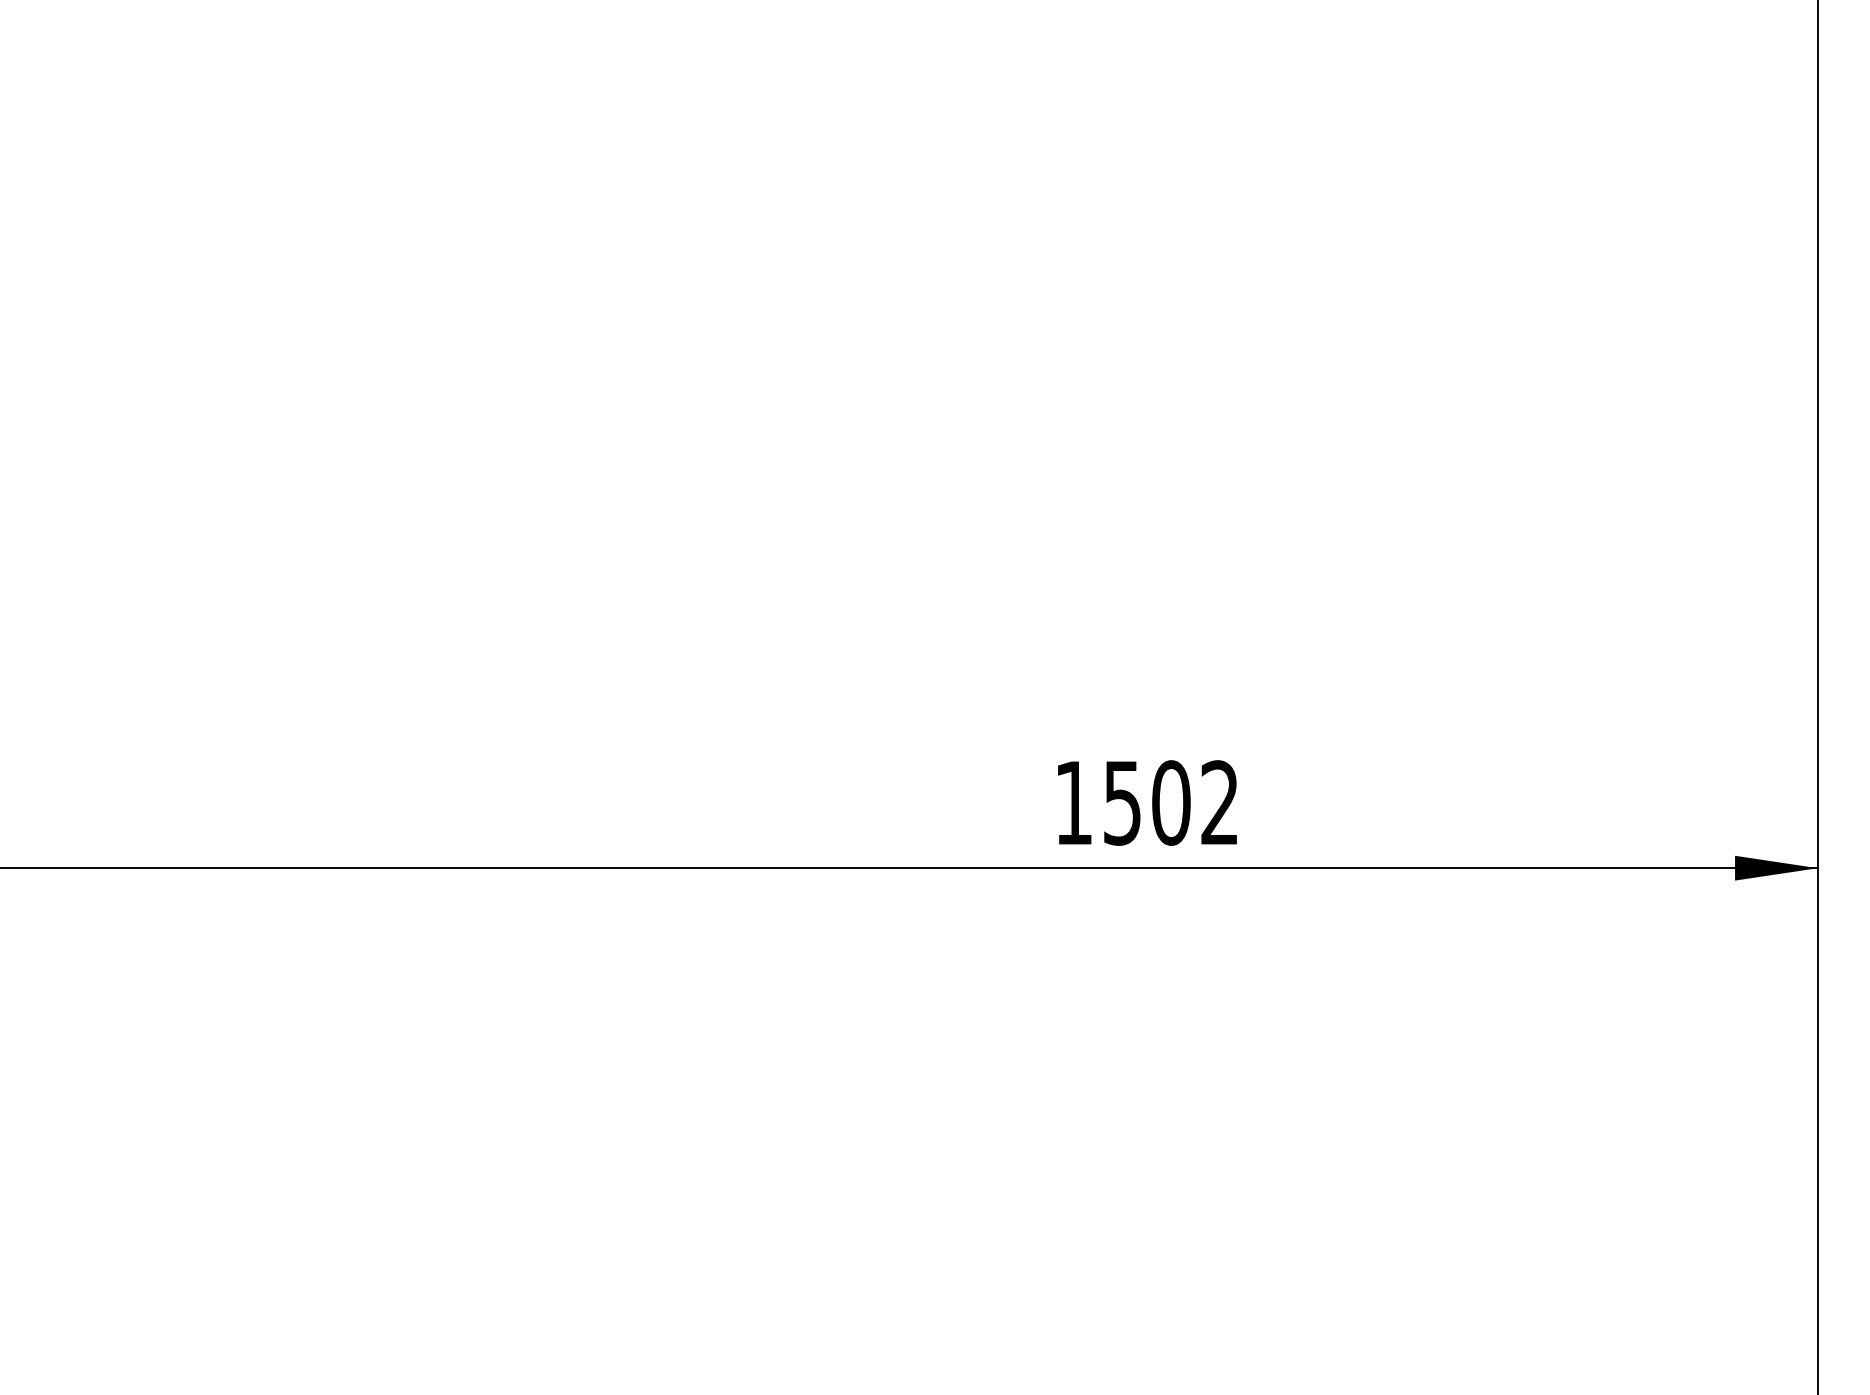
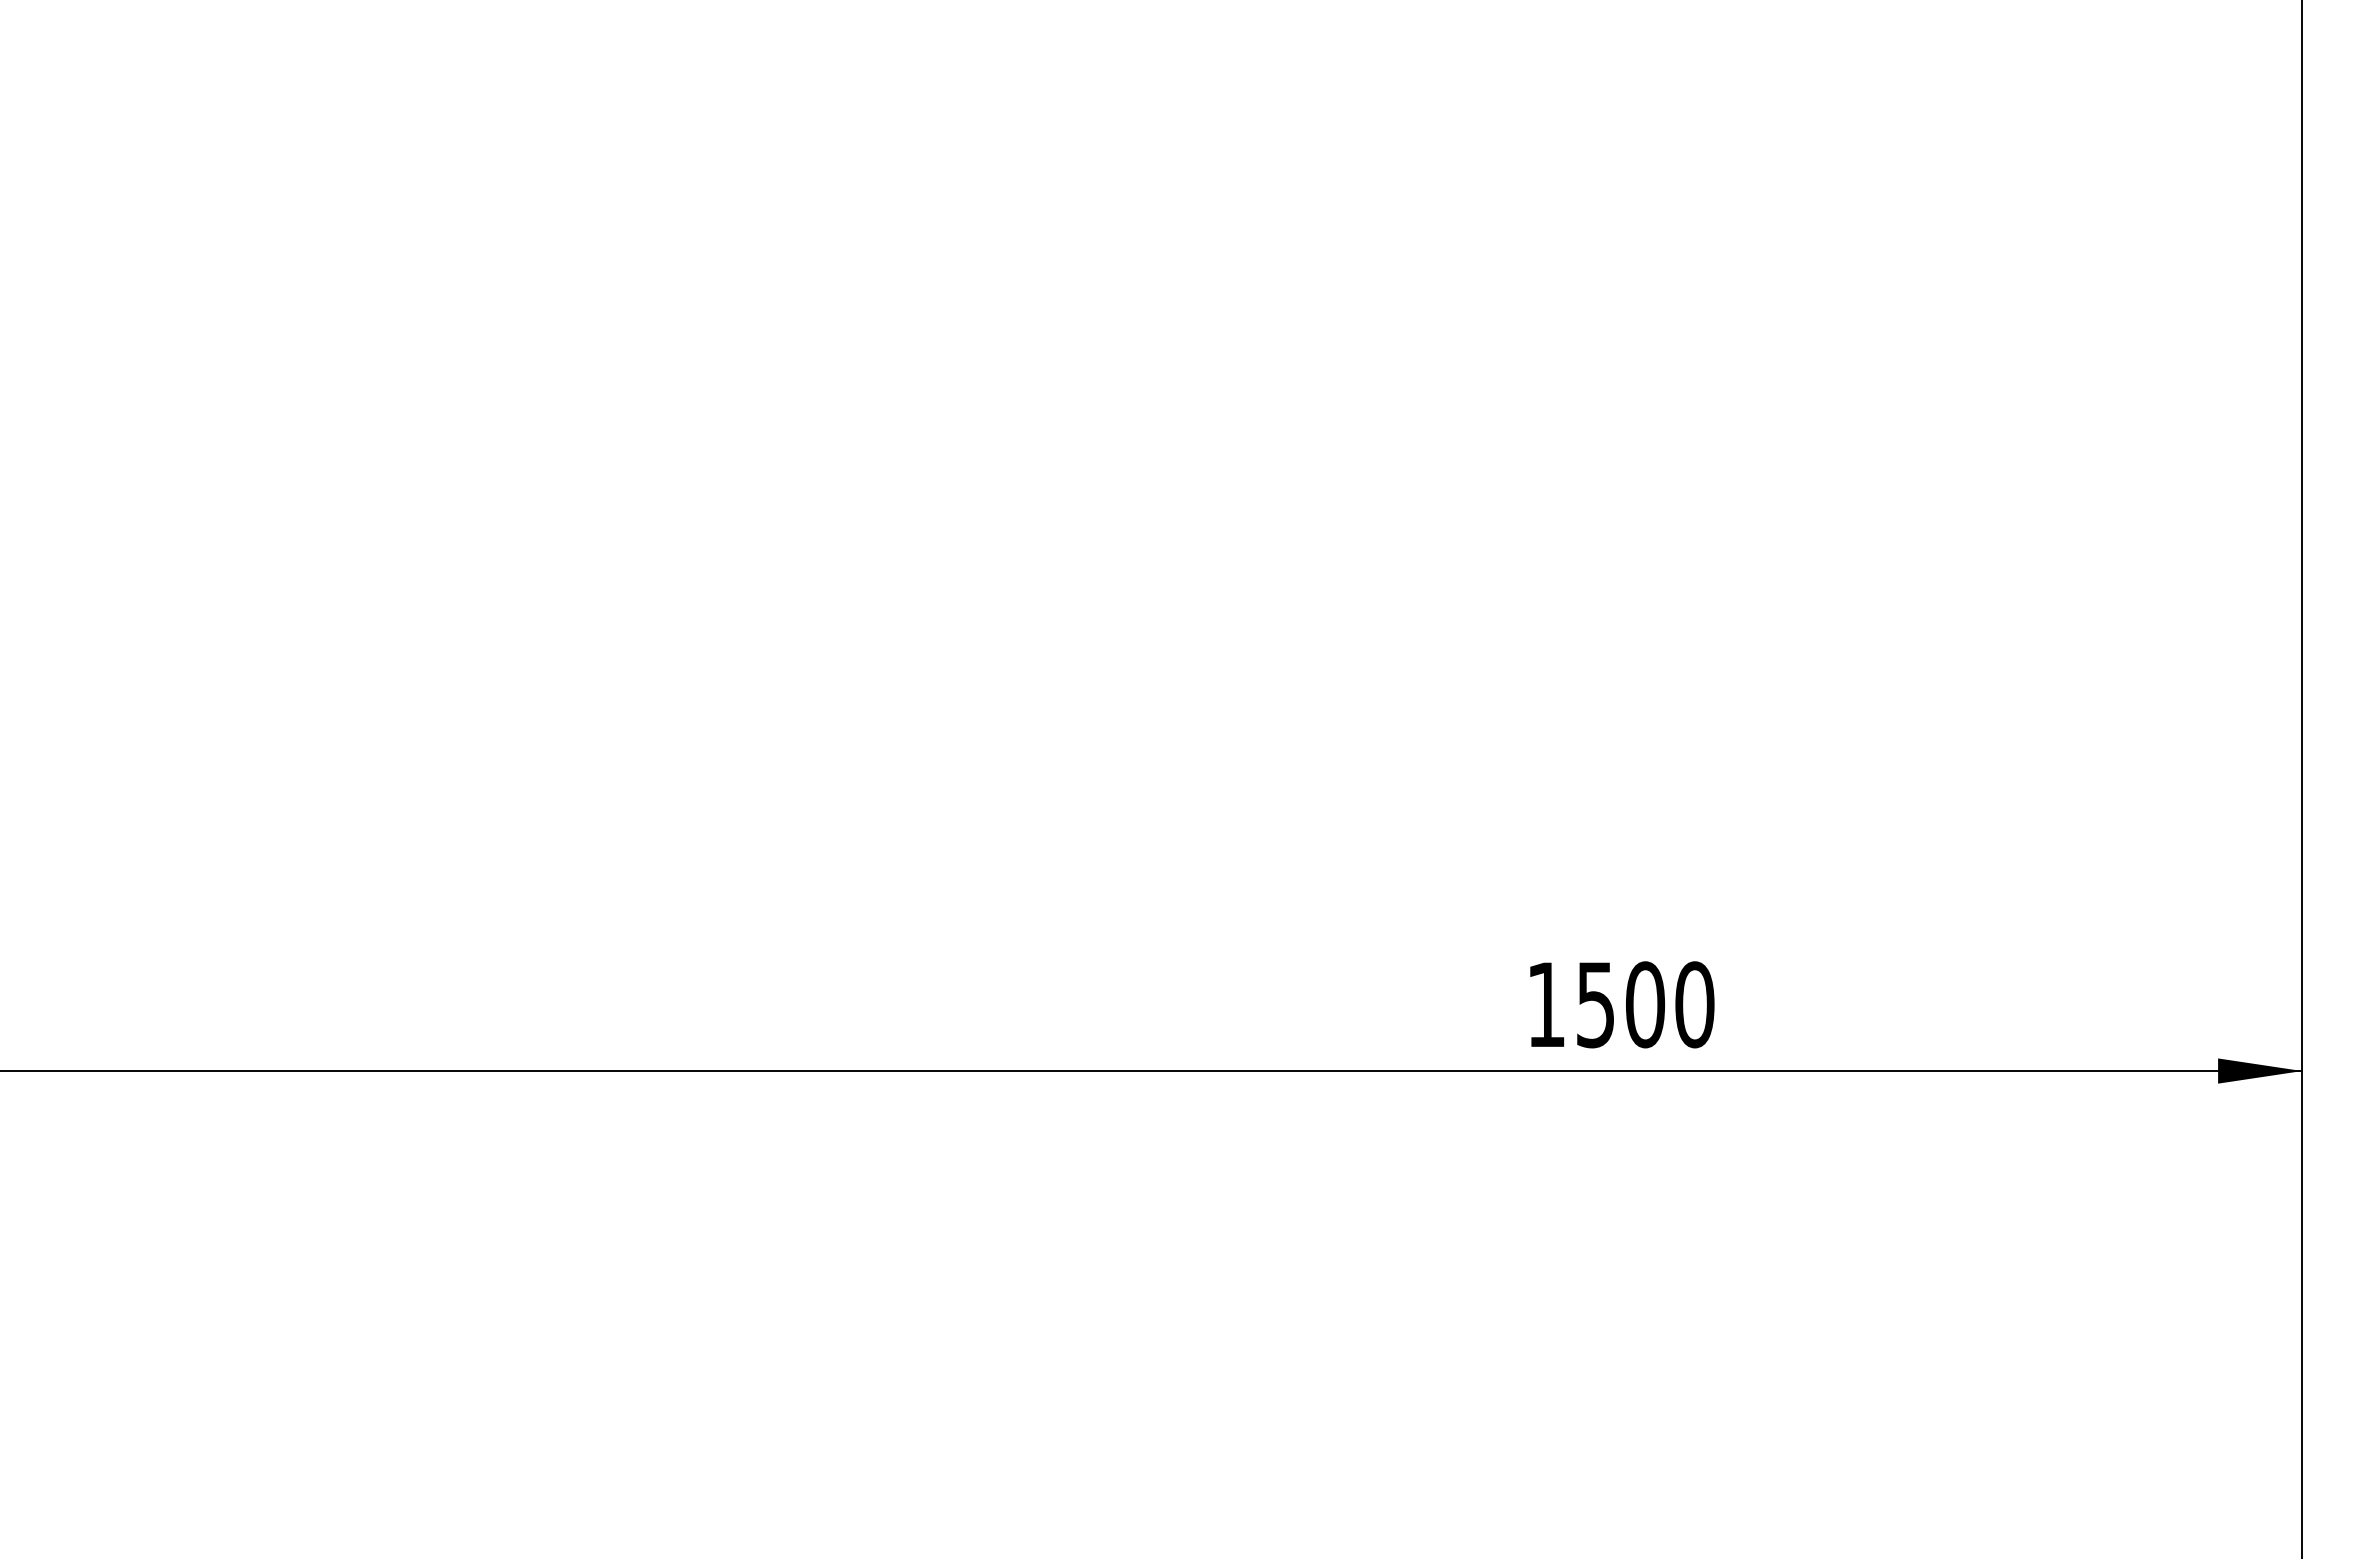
text: (1219, 802) -> (1694, 1004), 1502 -> 1500

